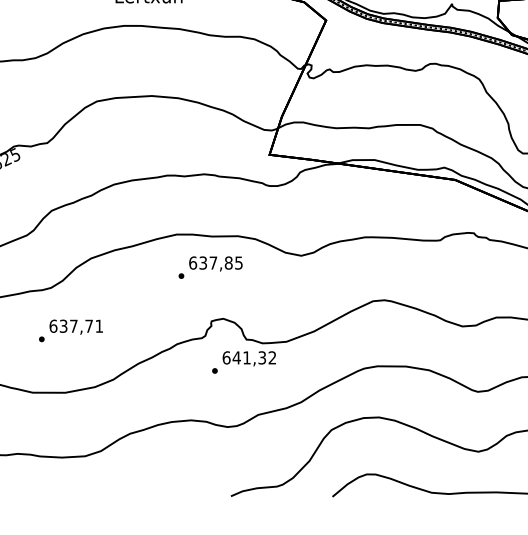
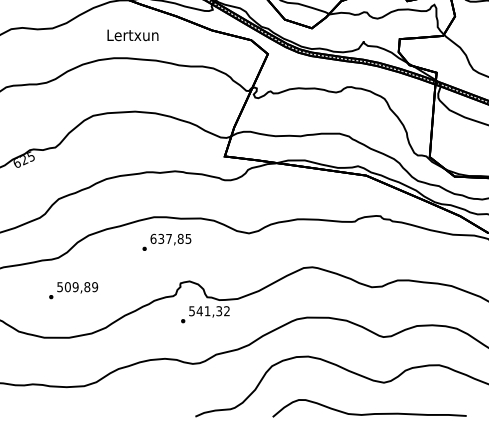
text: (210, 266) -> (166, 241), moved
text: (76, 326) -> (77, 287), 637,71 -> 509,89
text: (227, 358) -> (192, 311), 641,32 -> 541,32

